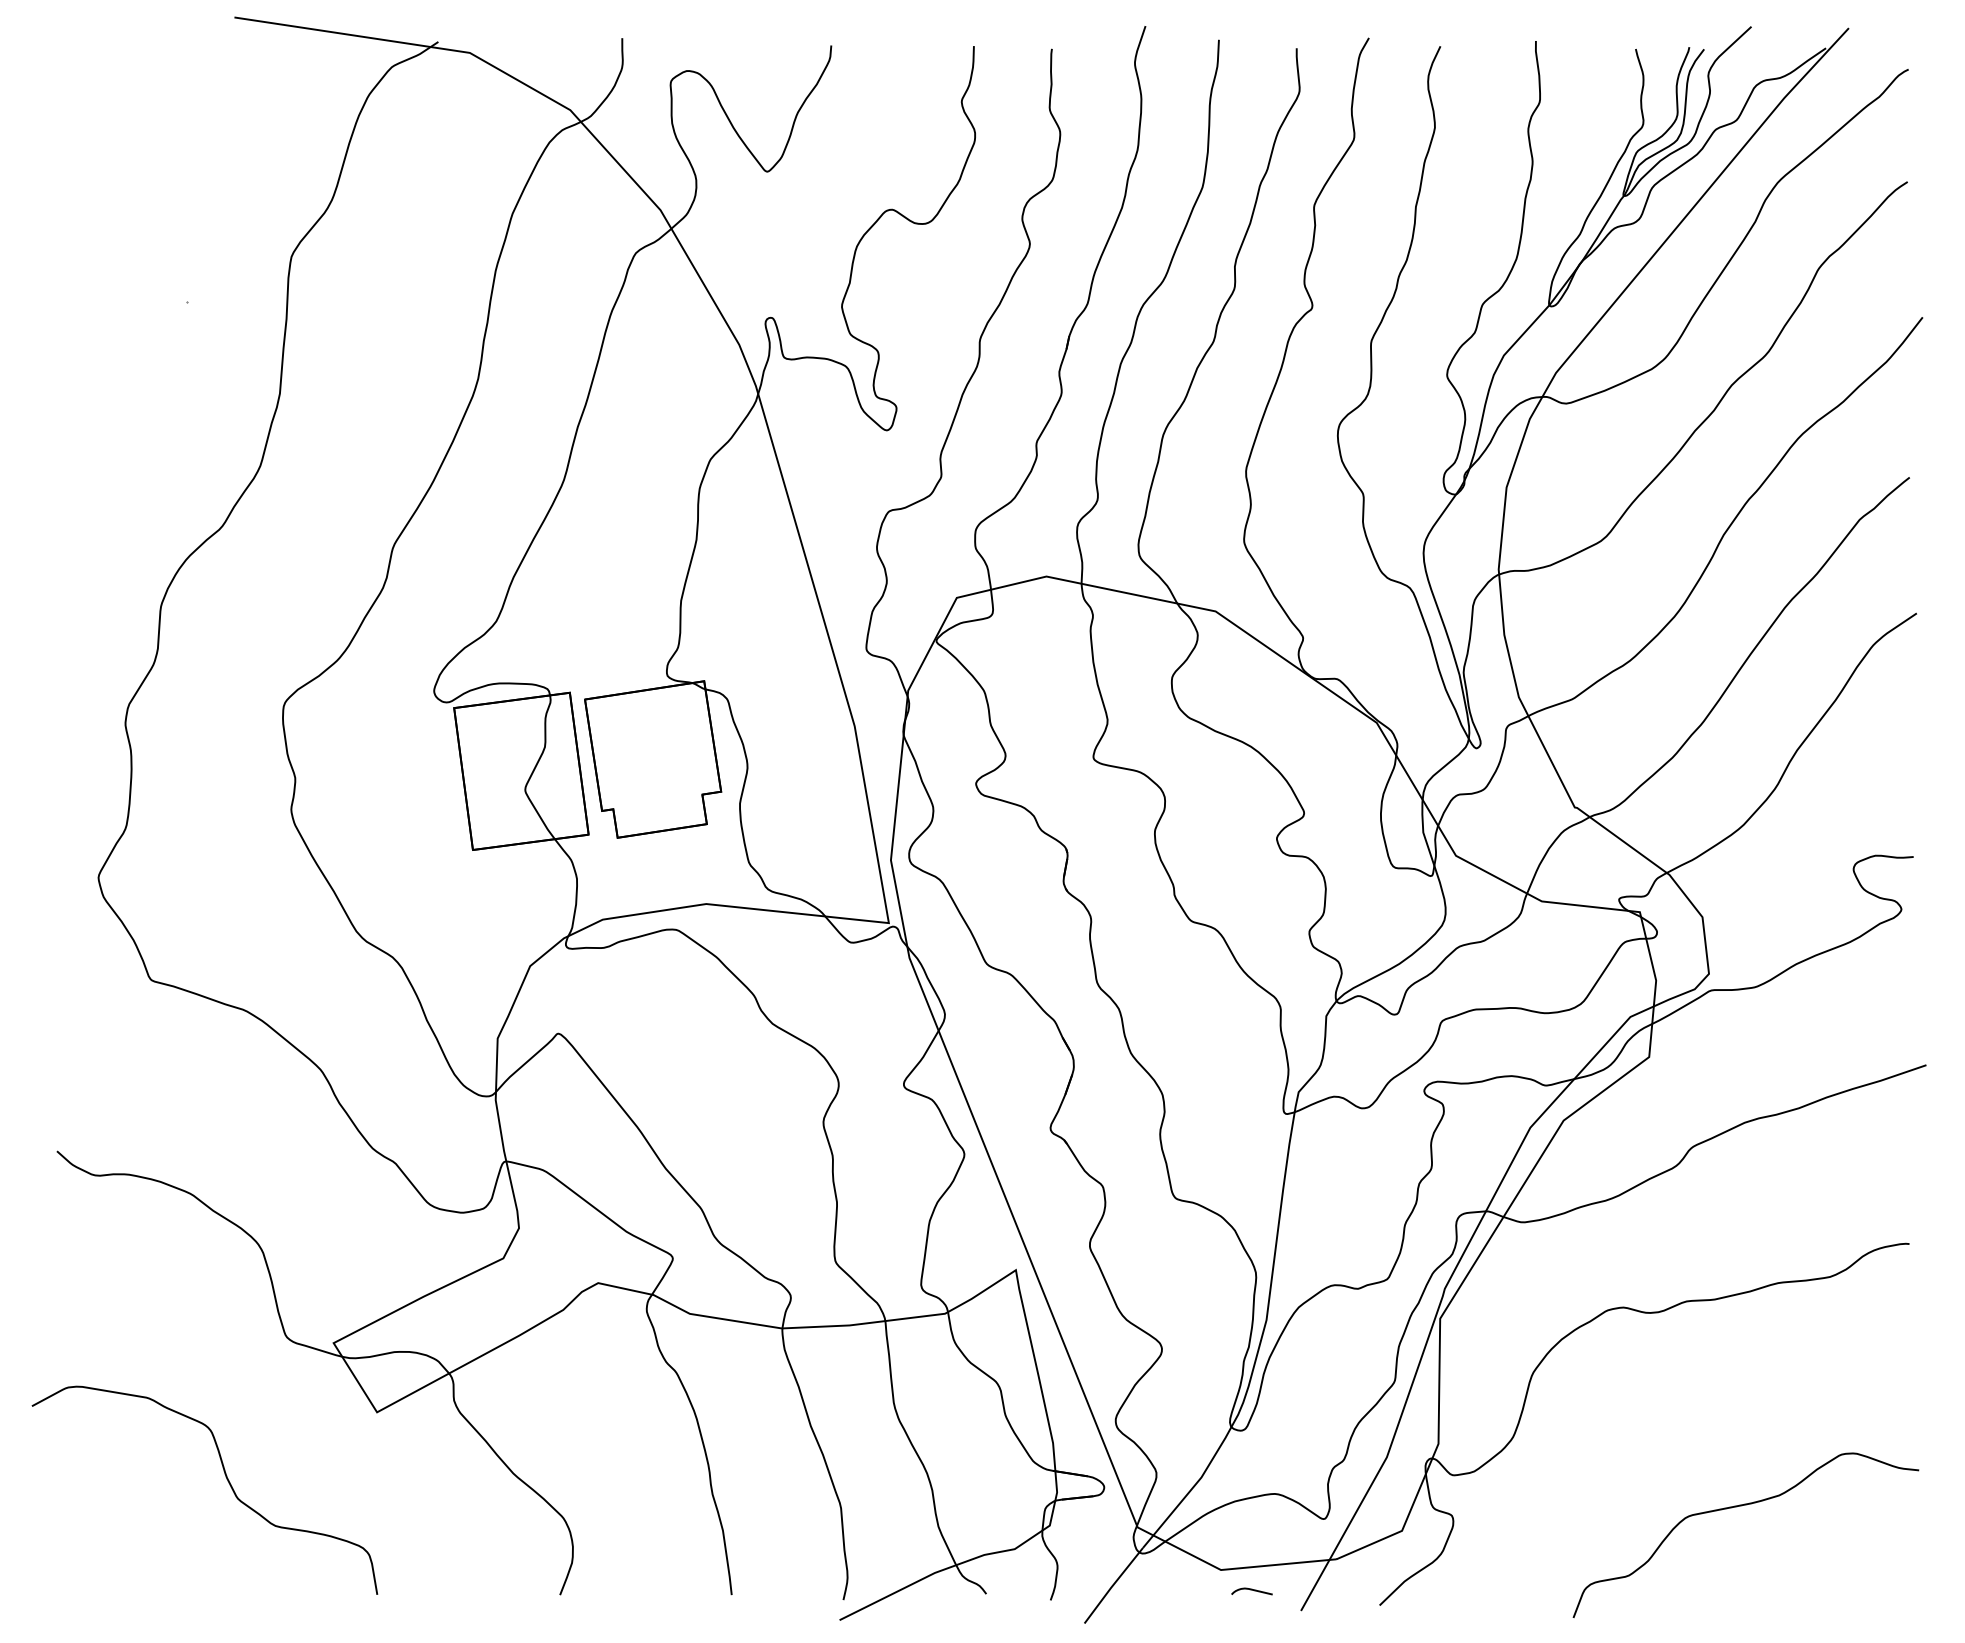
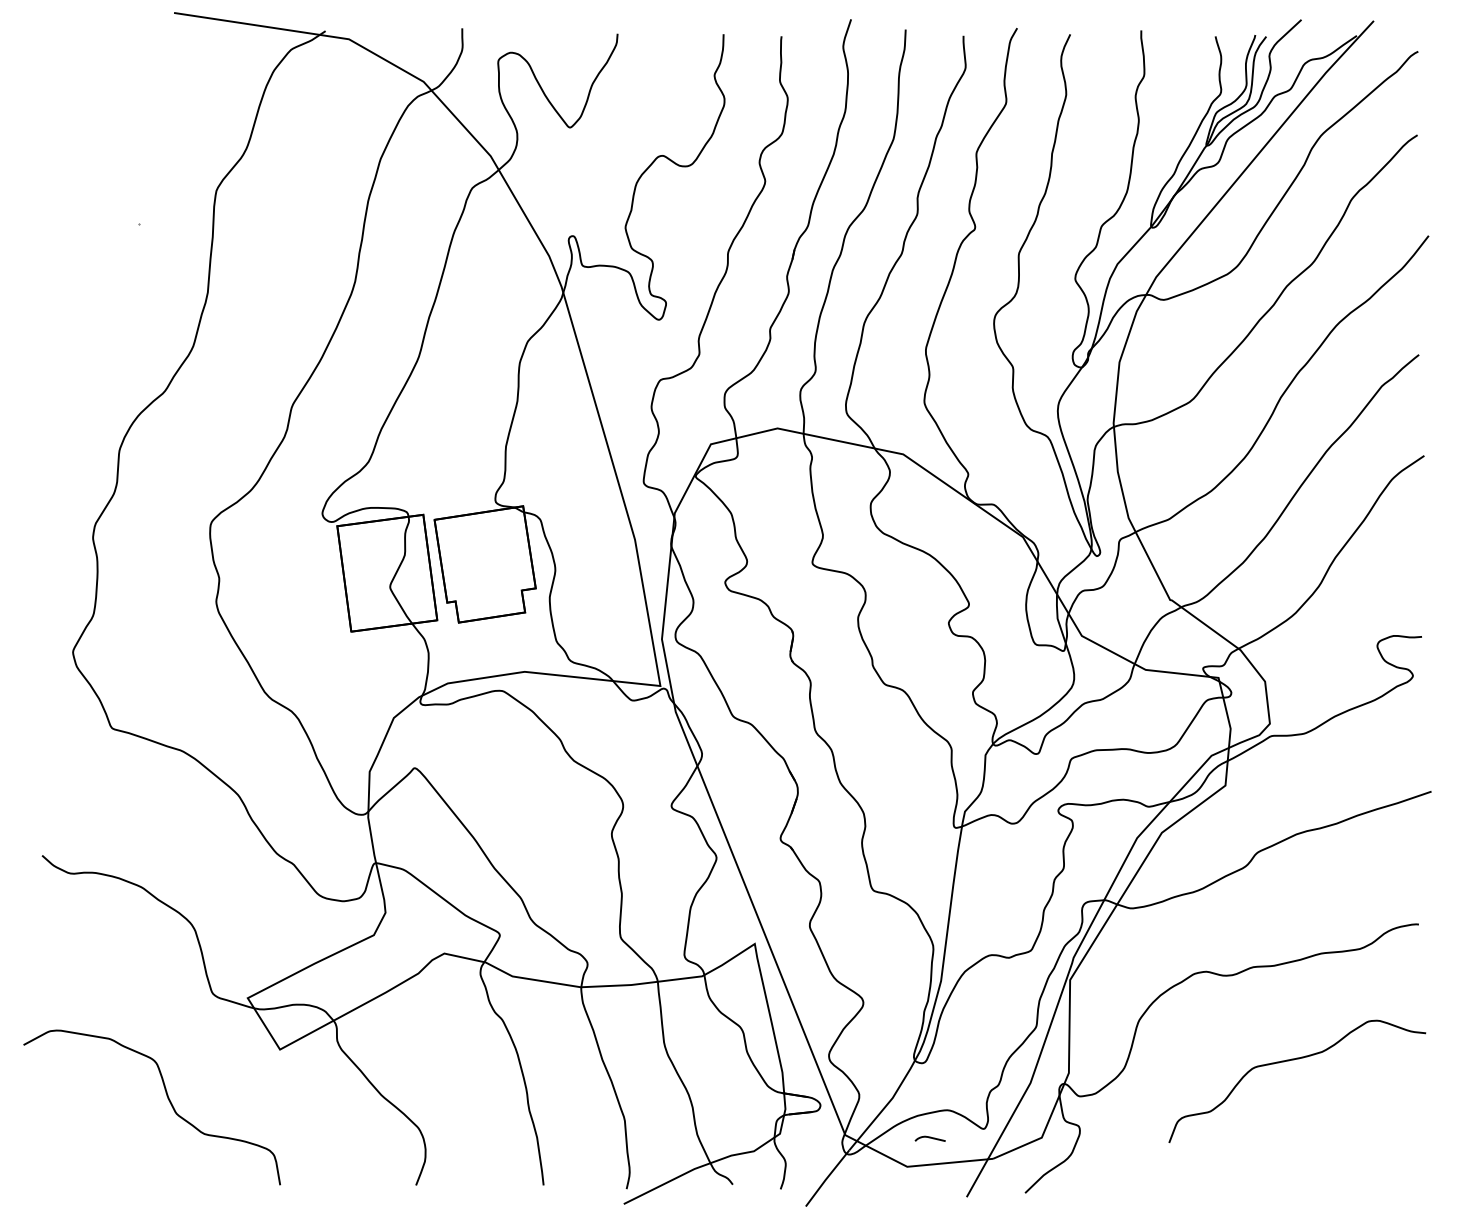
curve: (1741, 1506) -> (1294, 1060), moved
curve: (1251, 1590) -> (929, 1138), moved

